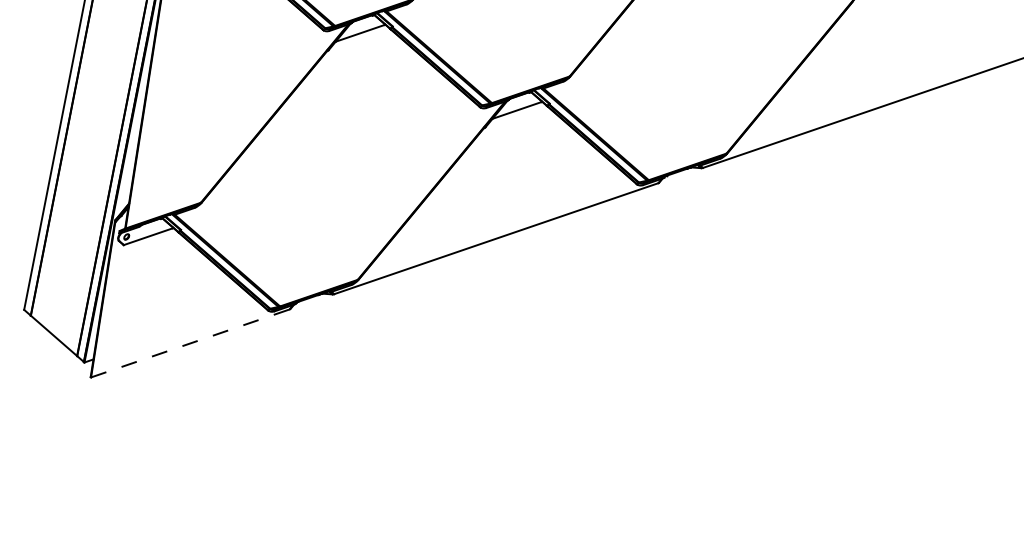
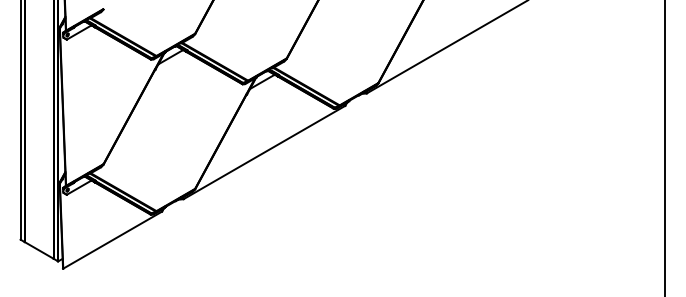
line: (190, 343) -> (112, 240), dashed -> solid

